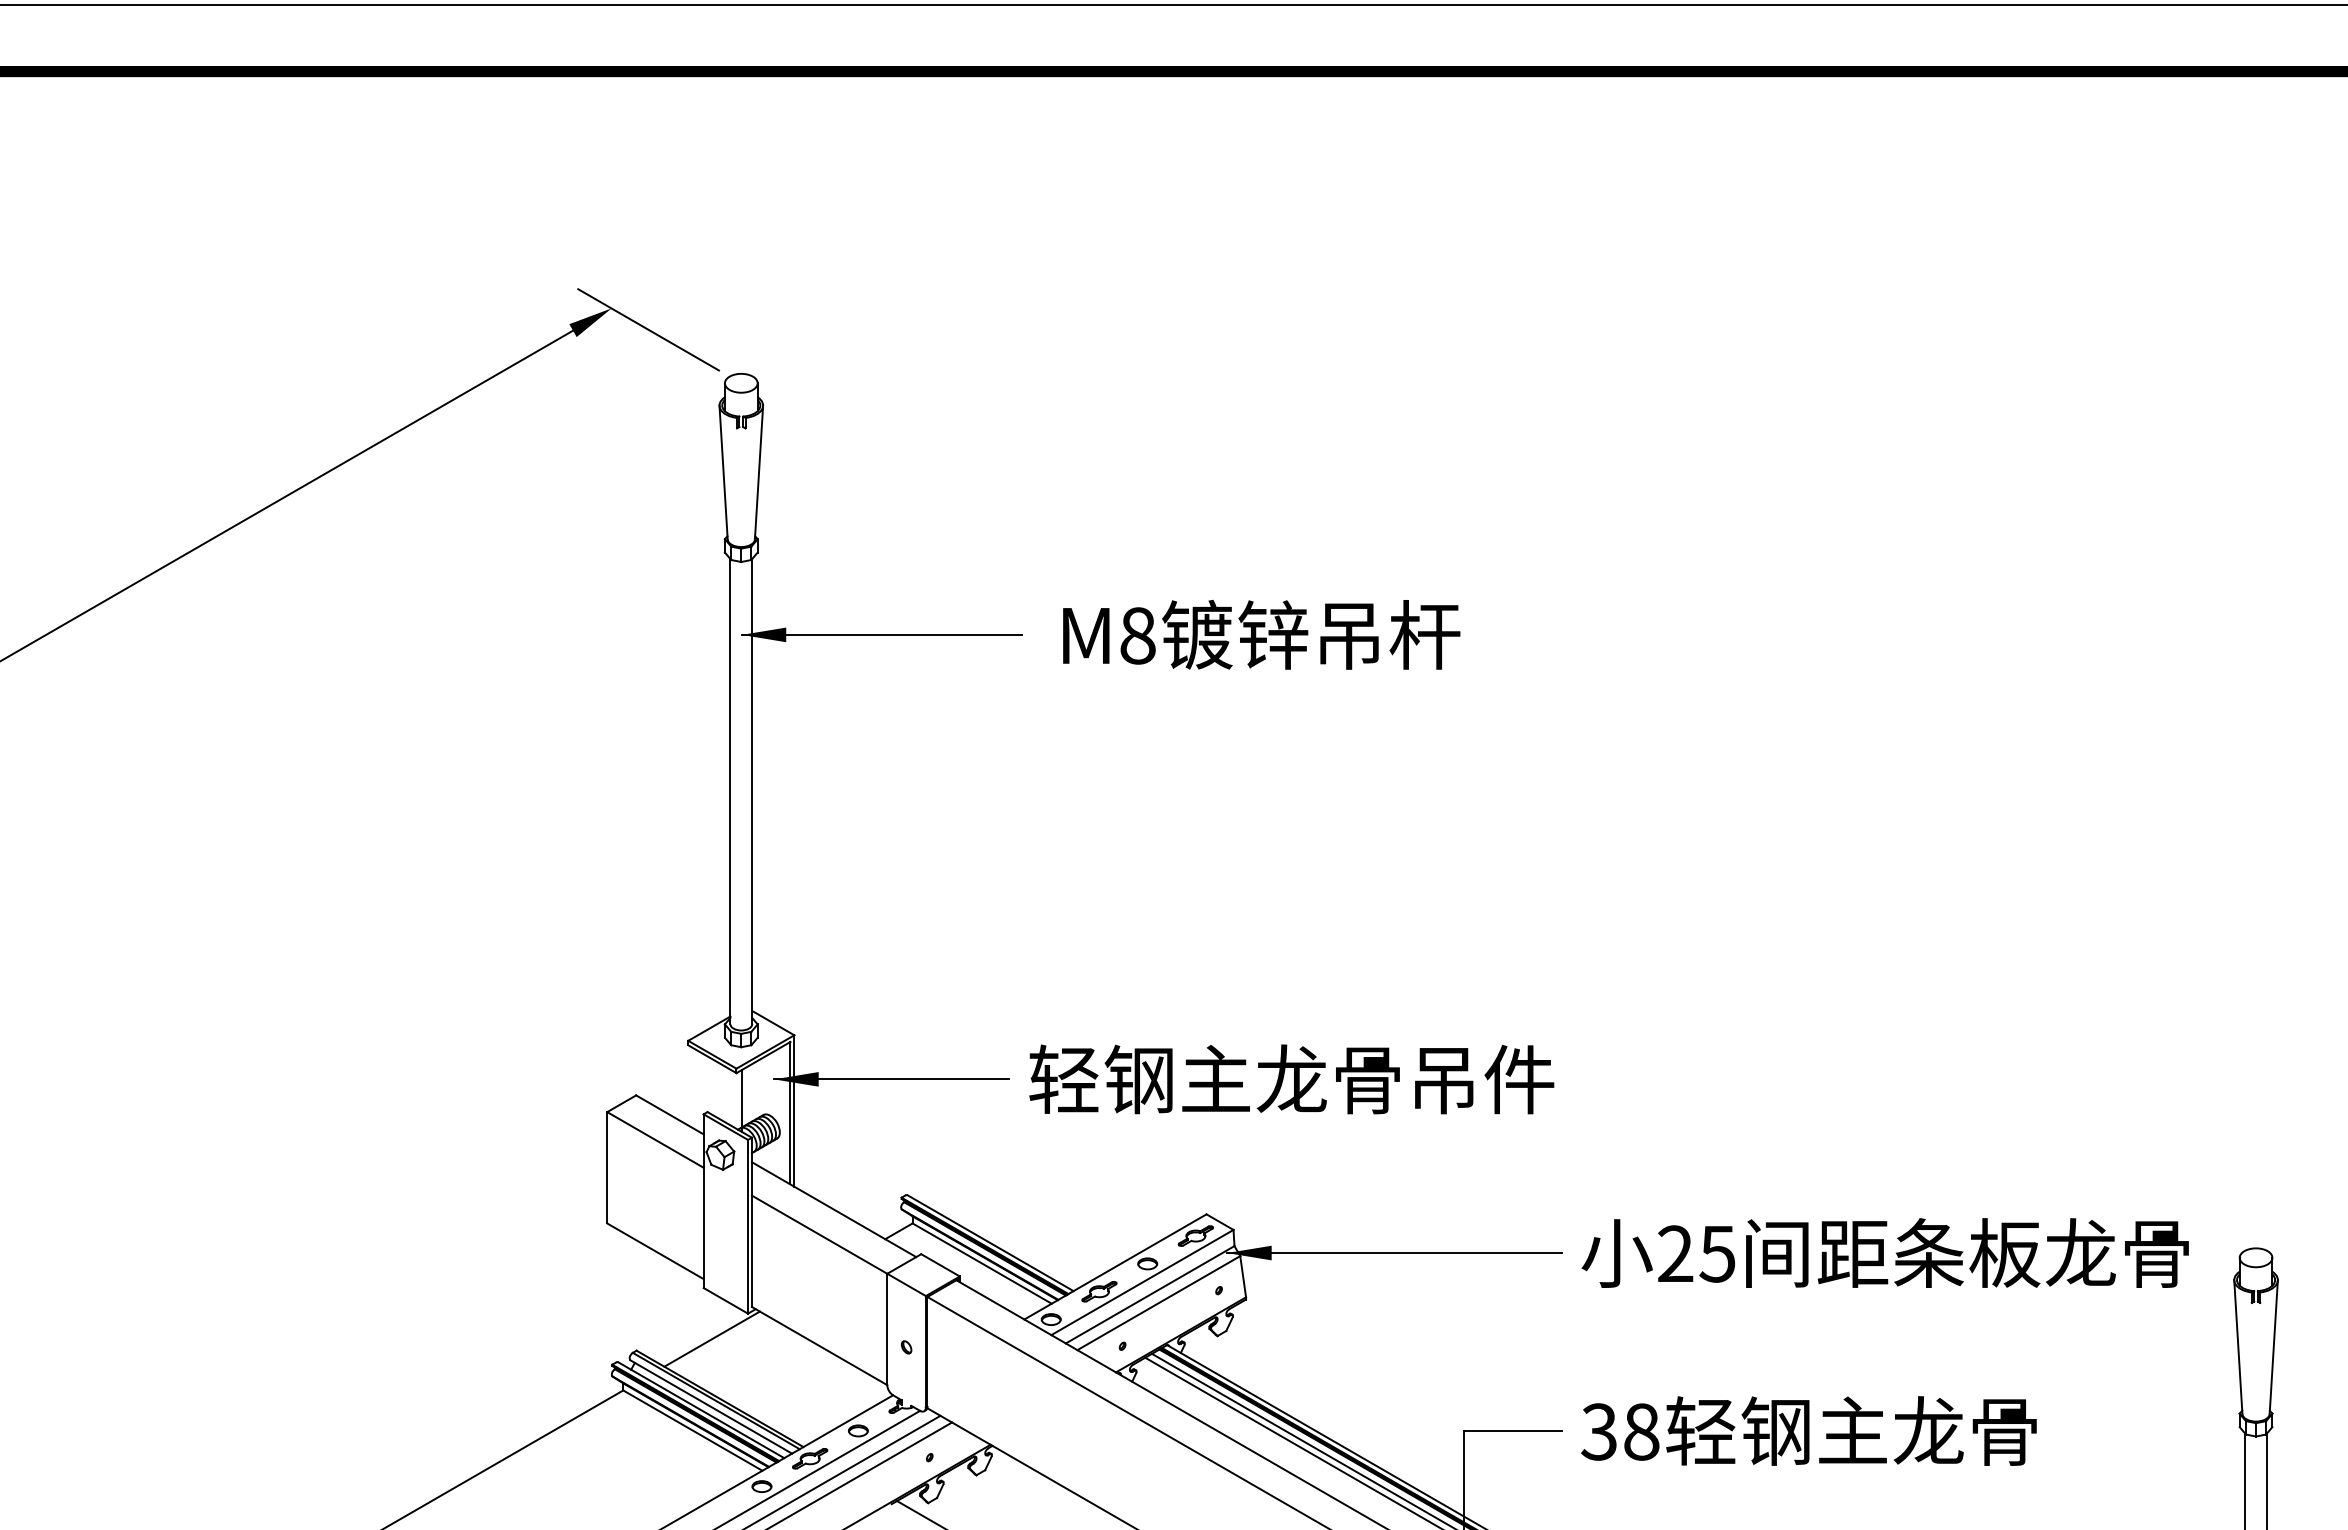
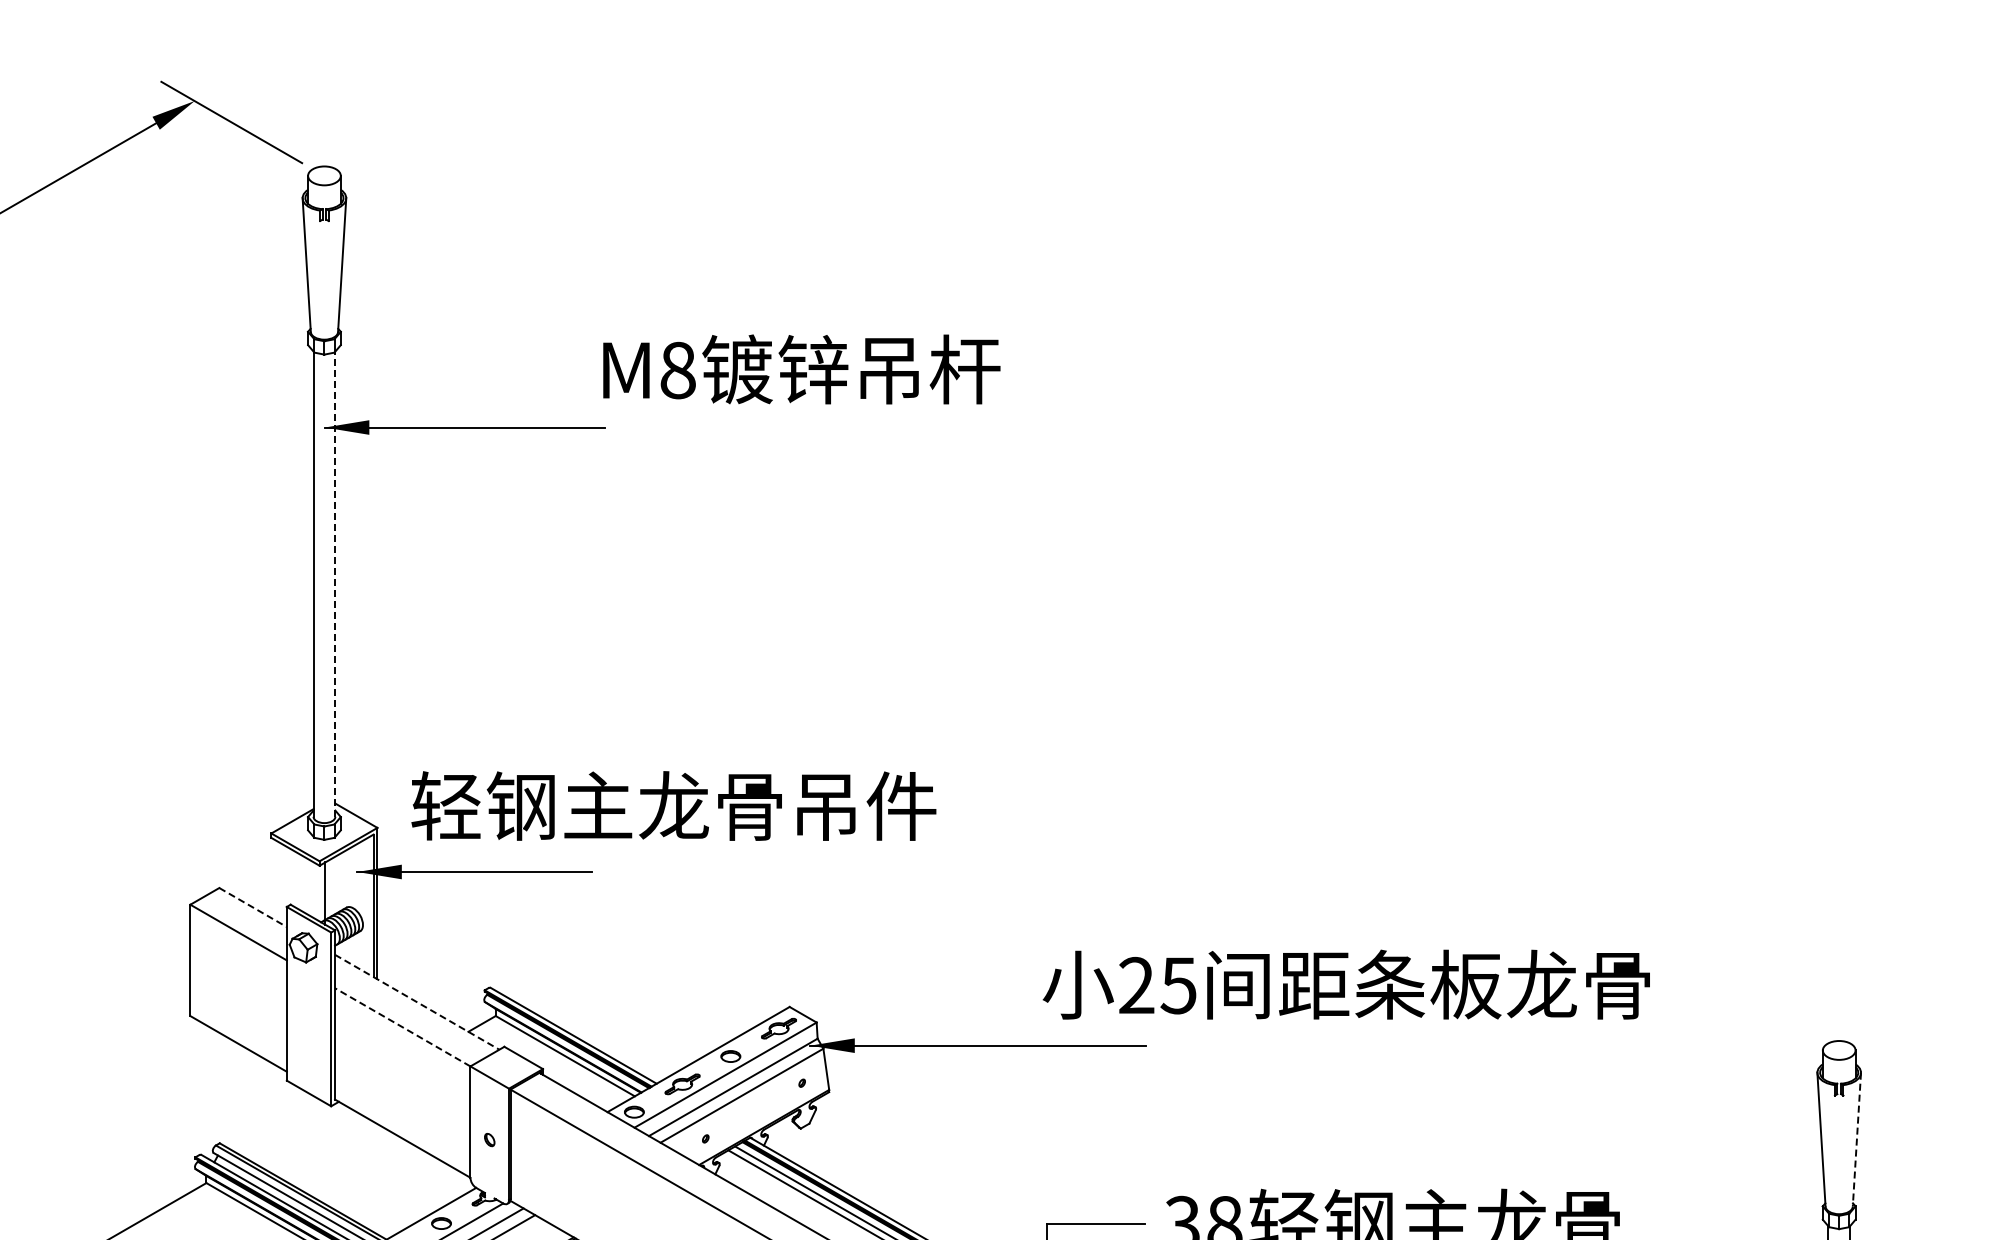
text: (1261, 634) -> (801, 369), moved
line: (752, 791) -> (335, 584), solid -> dashed
text: (1291, 1079) -> (673, 806), moved
line: (669, 1114) -> (252, 907), solid -> dashed
line: (834, 1209) -> (417, 1002), solid -> dashed
line: (819, 1234) -> (402, 1027), solid -> dashed
text: (1884, 1252) -> (1345, 984), moved
line: (711, 1338) -> (294, 1131), removed
line: (2273, 1346) -> (1856, 1139), solid -> dashed

